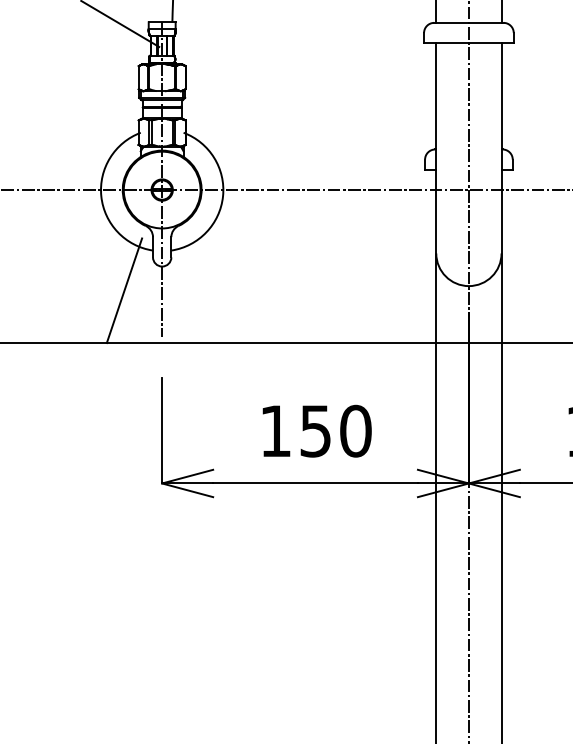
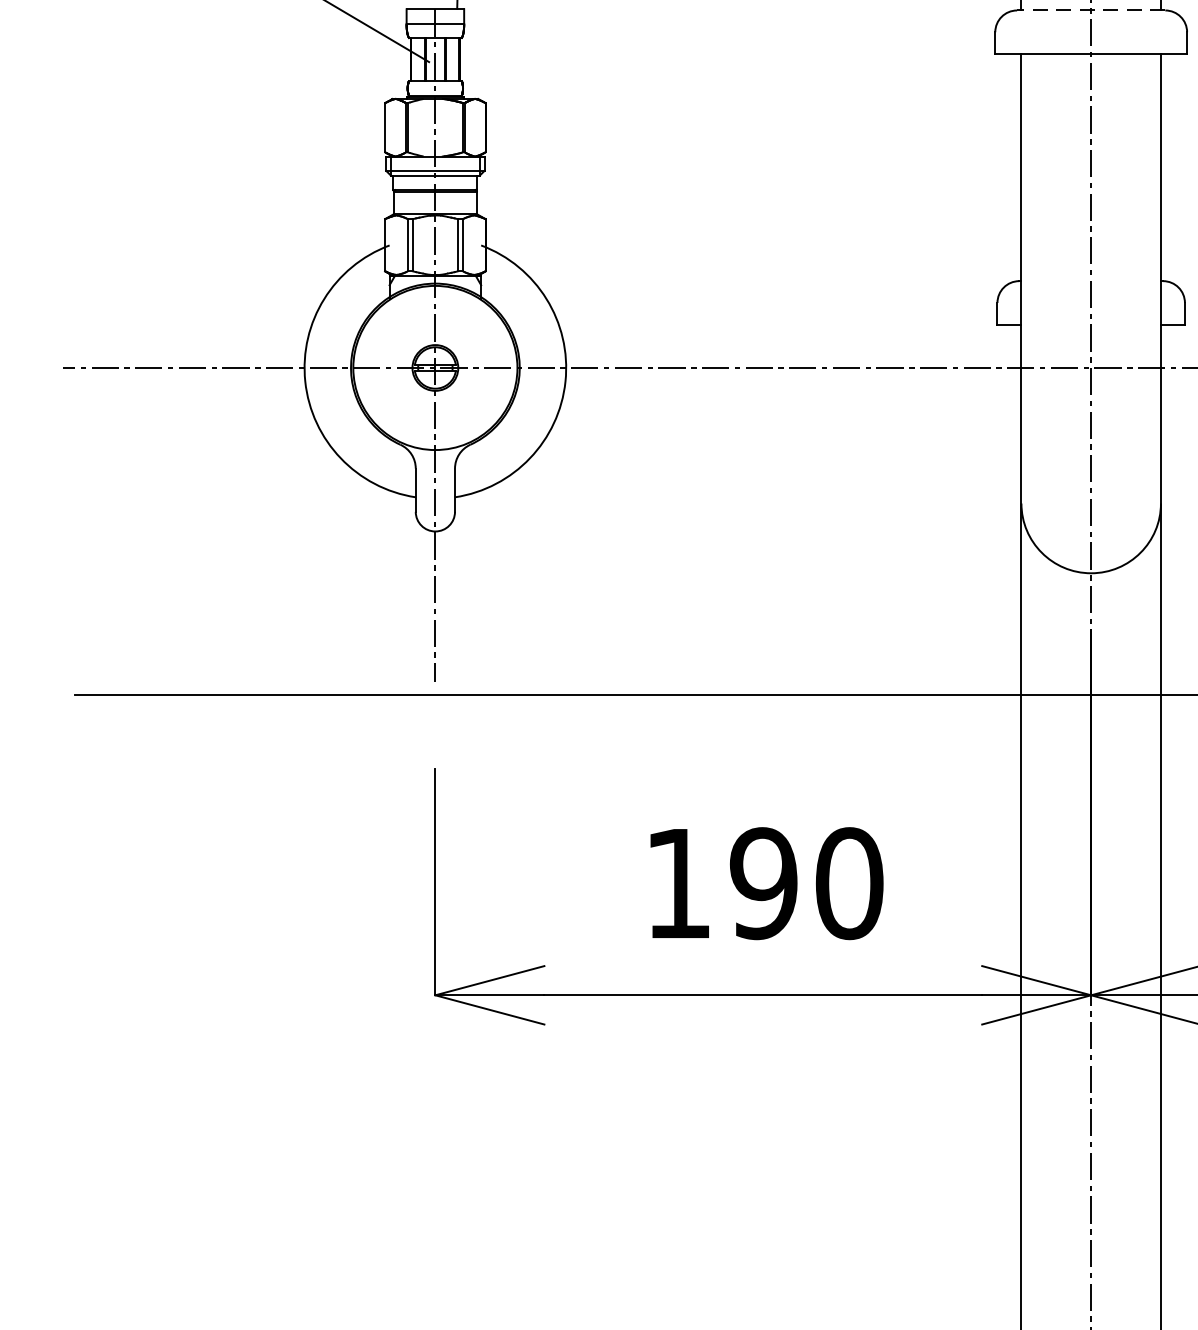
line: (468, 22) -> (1090, 9), solid -> dashed
line: (124, 290) -> (354, 582), removed
text: (315, 430) -> (763, 882), 150 -> 190

